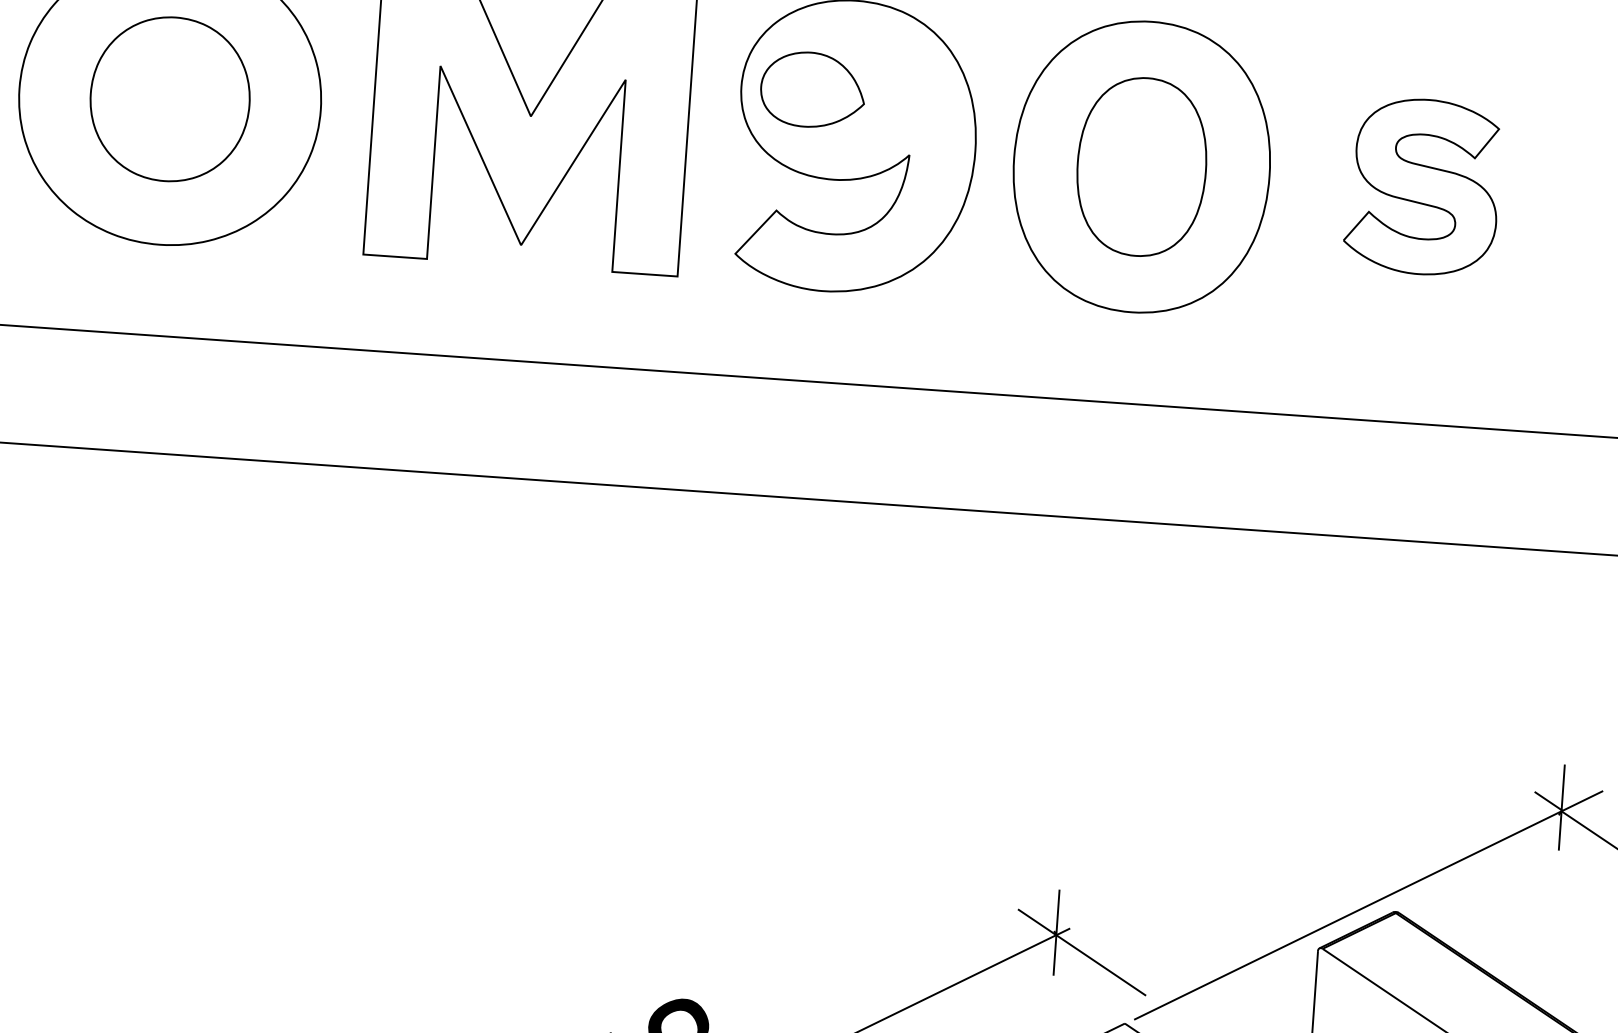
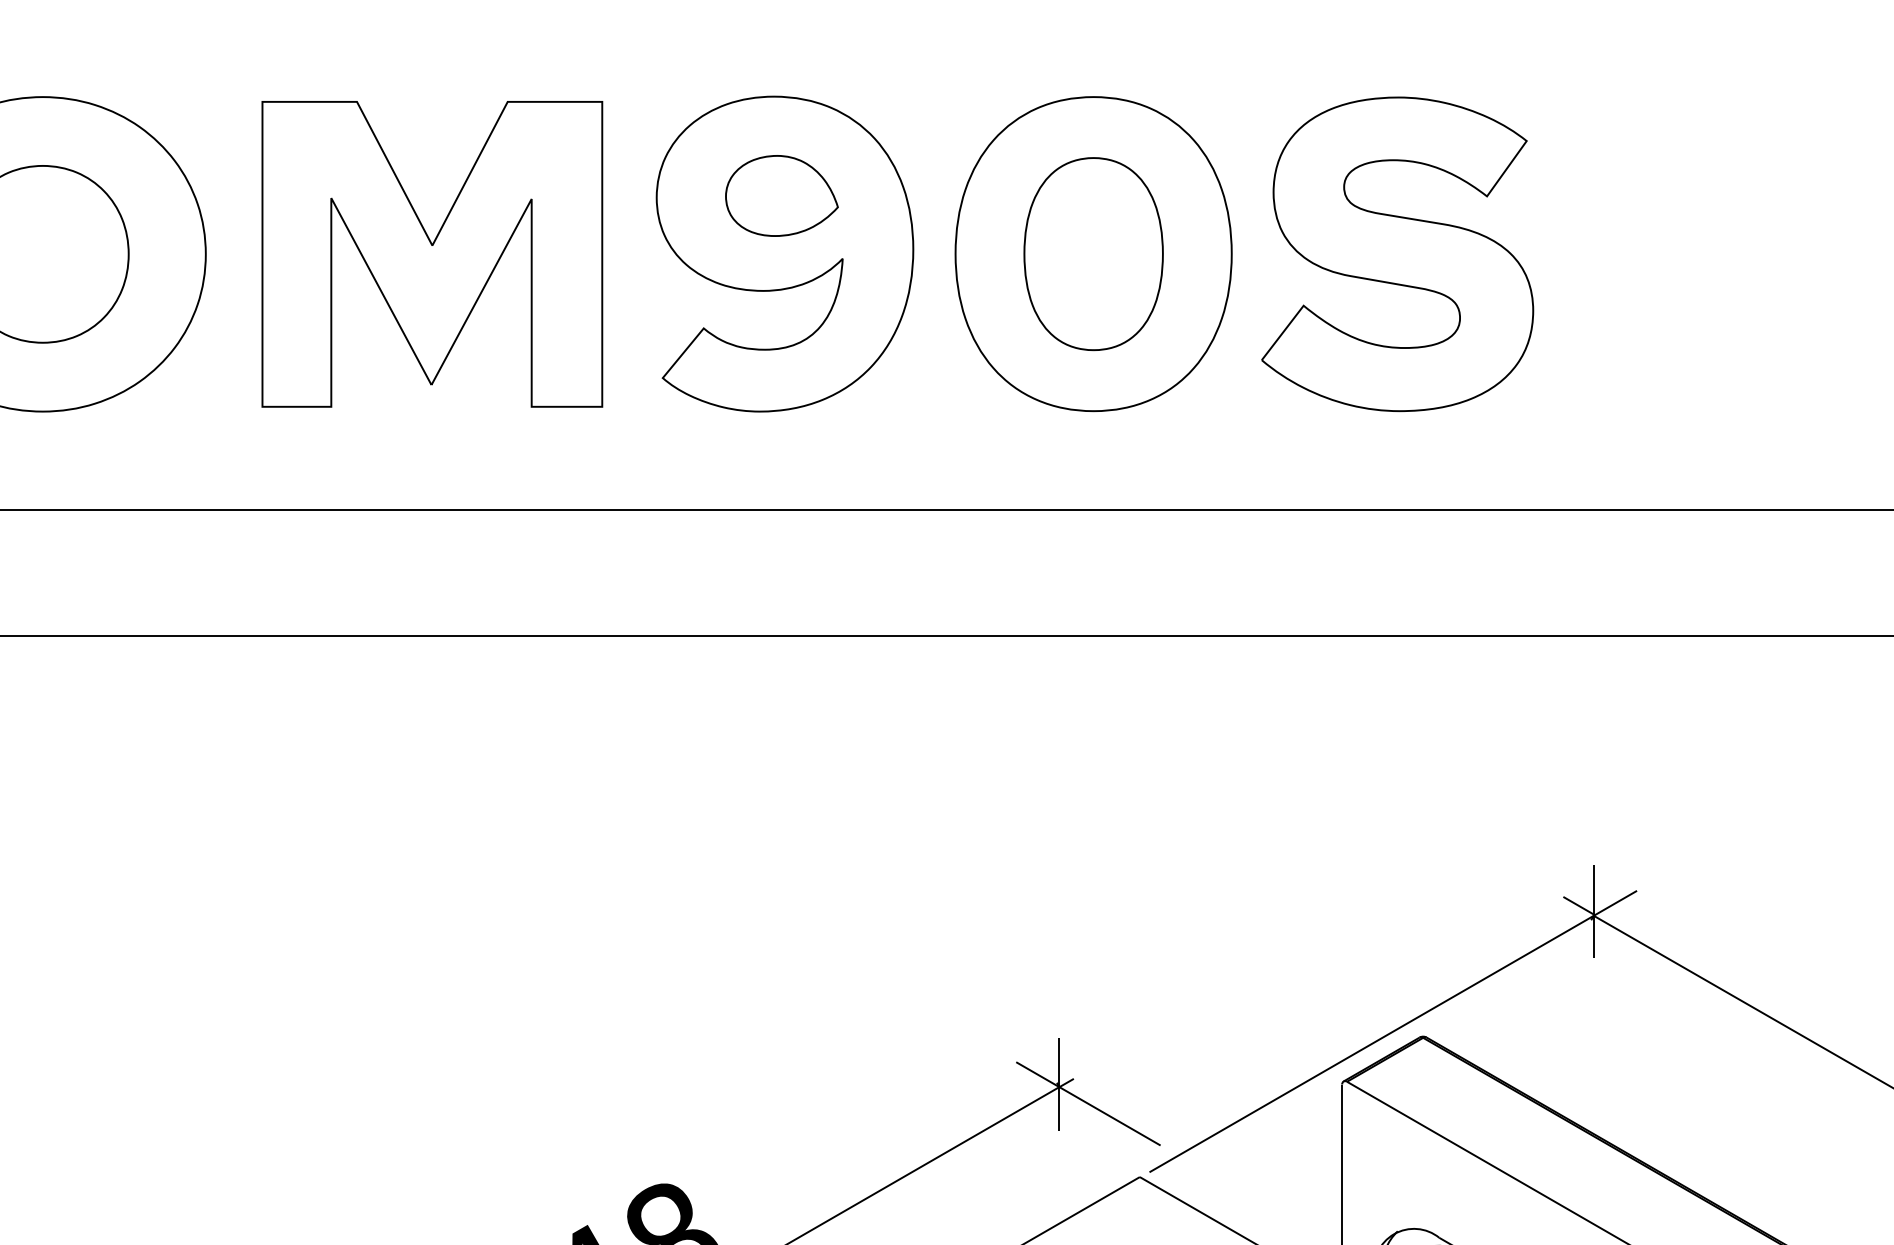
part: (812, 89) -> (781, 195), moved
part: (1422, 187) -> (1397, 254), size x1.67

